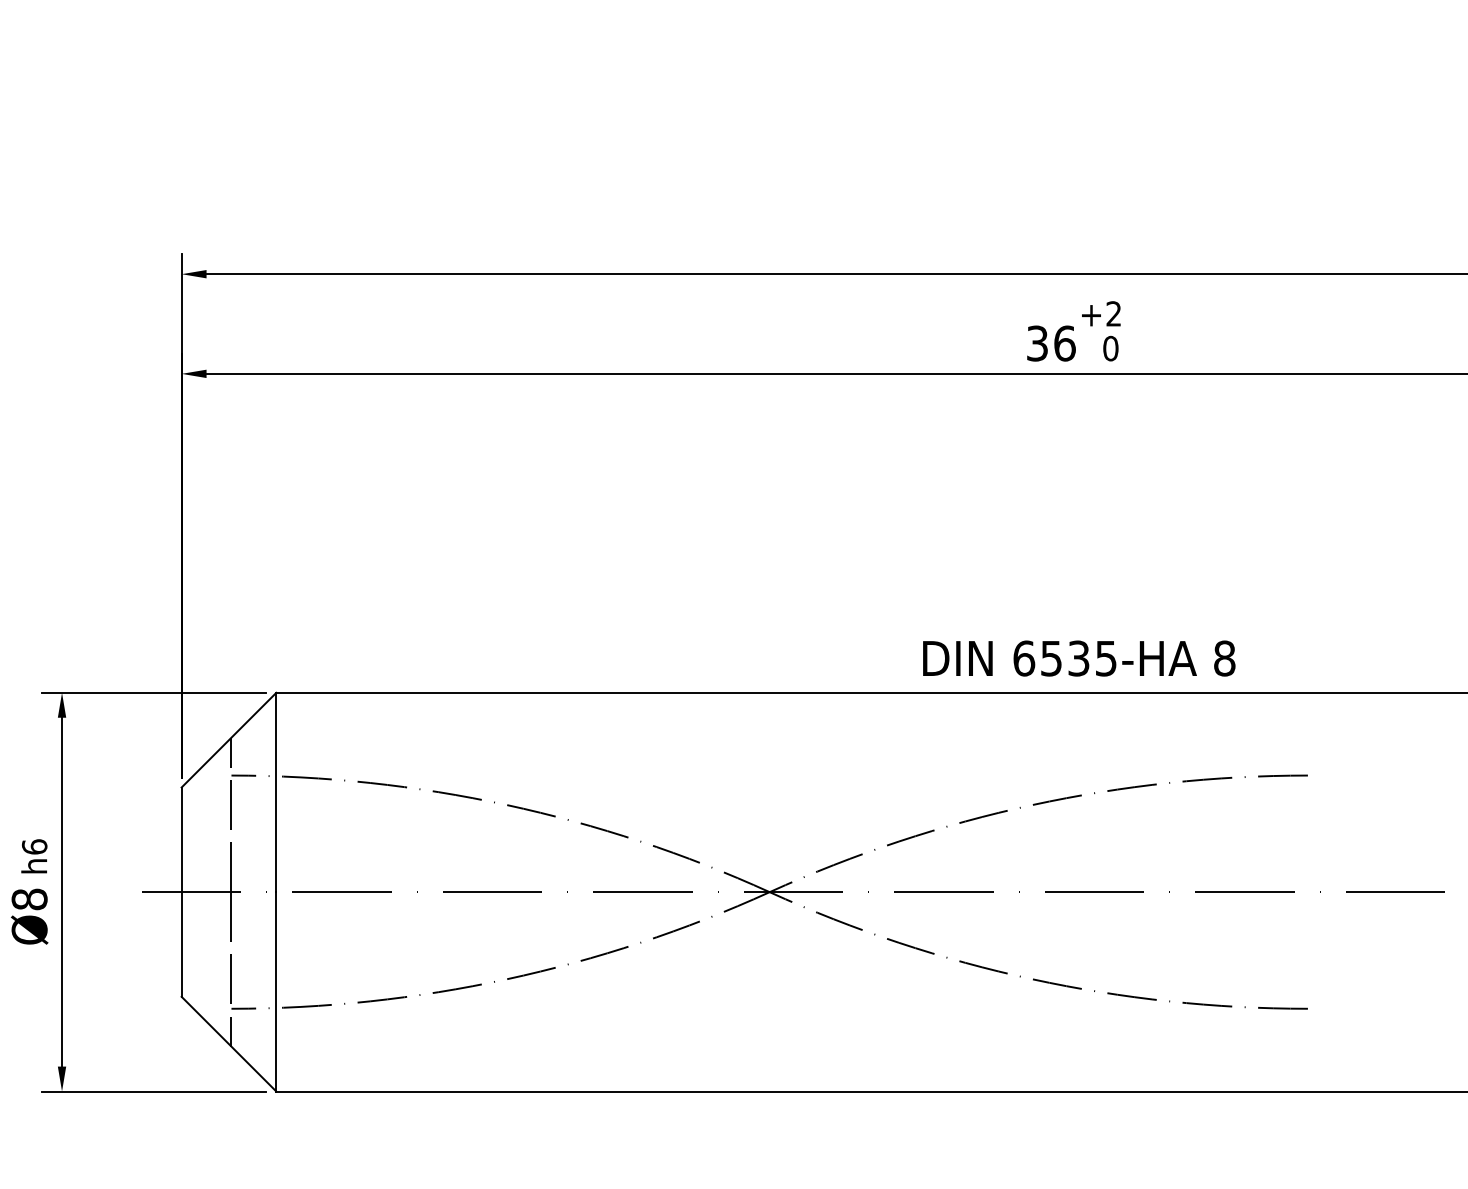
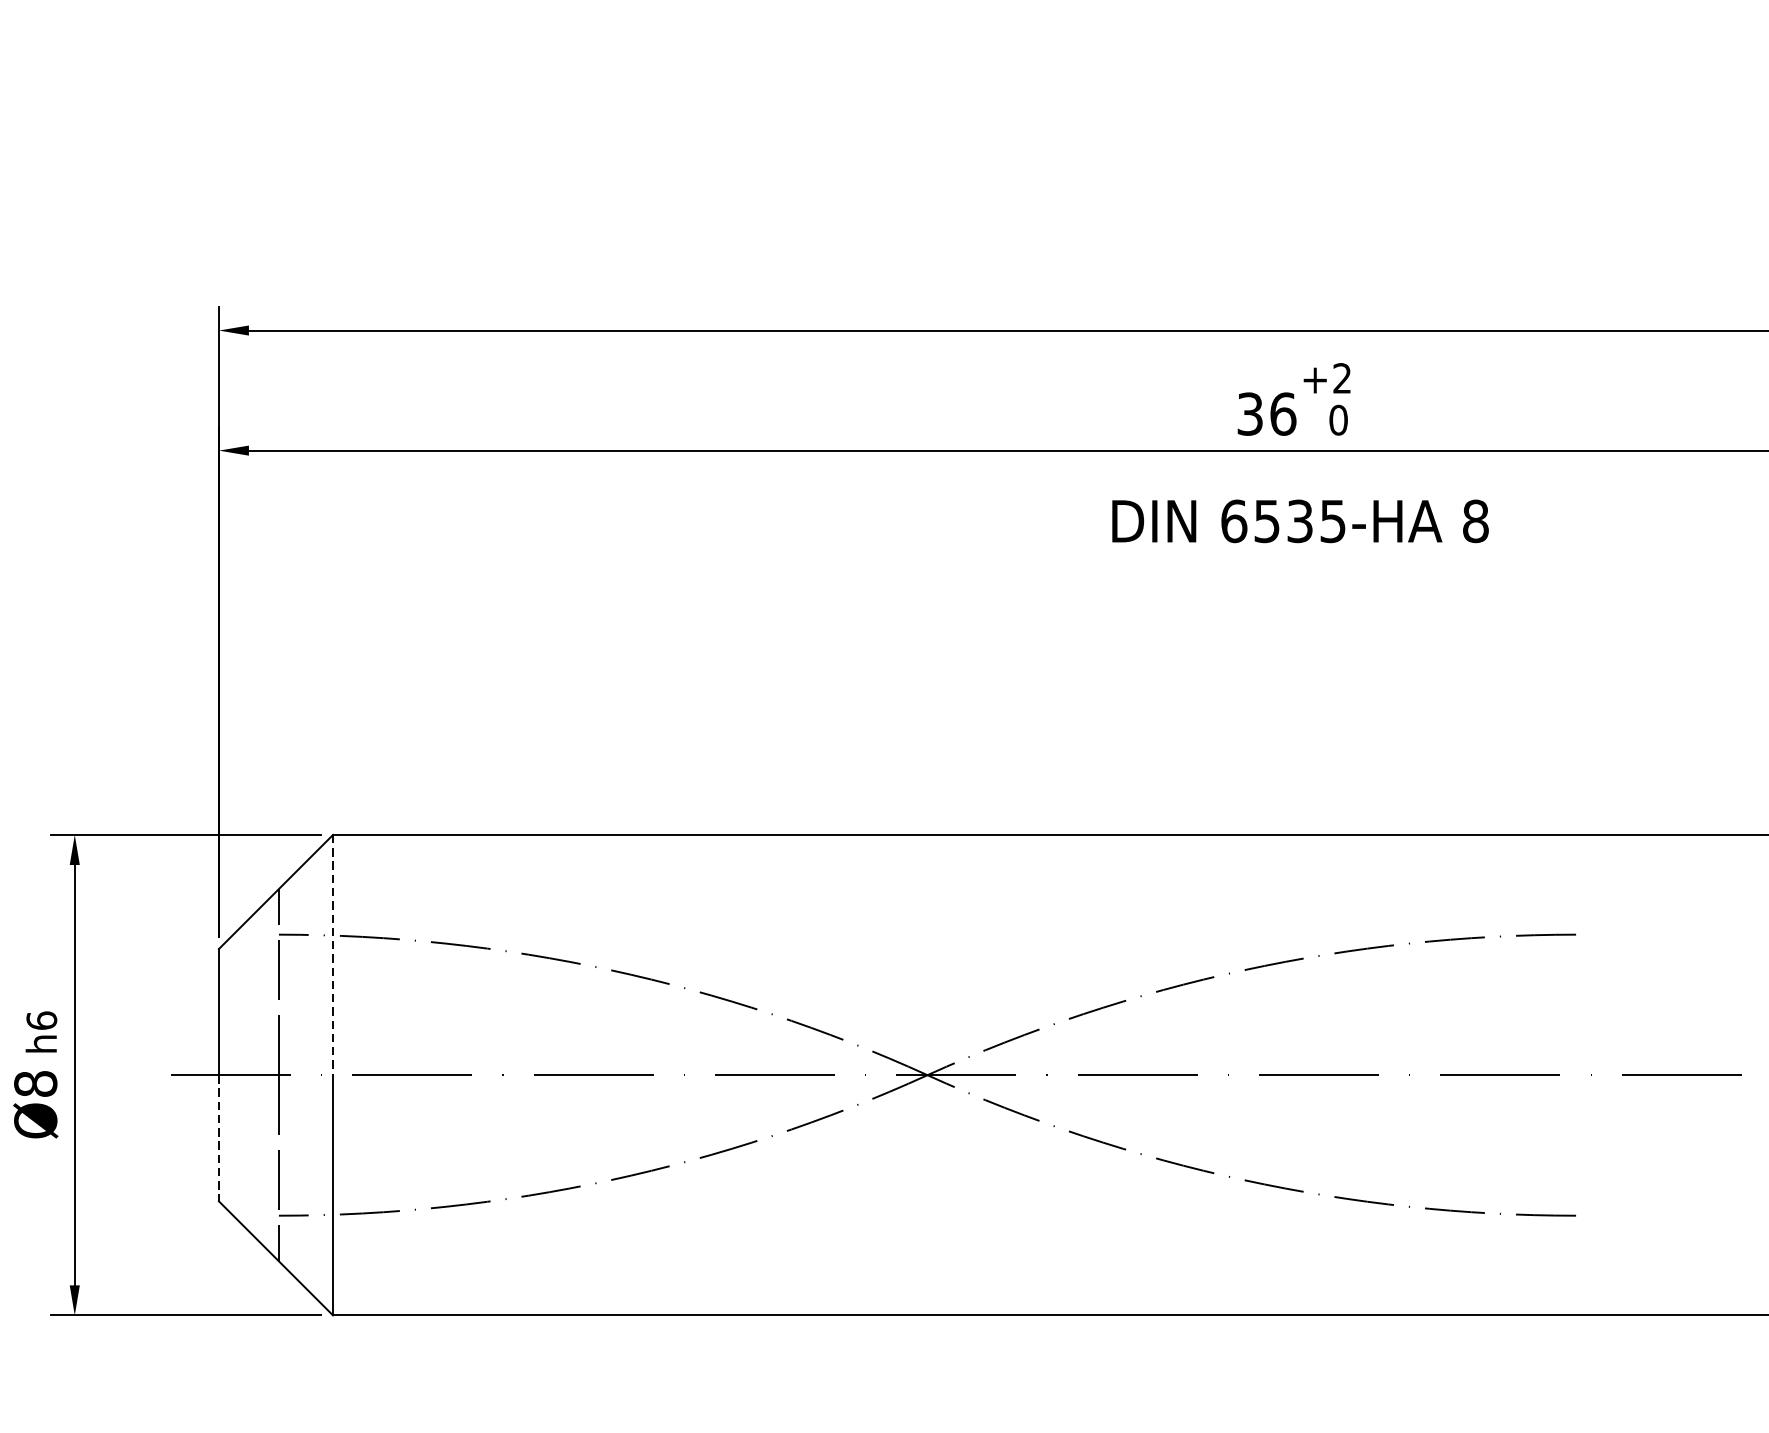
text: (1079, 658) -> (1300, 521), moved
line: (276, 792) -> (333, 955), solid -> dashed
line: (181, 944) -> (218, 1138), solid -> dashed

